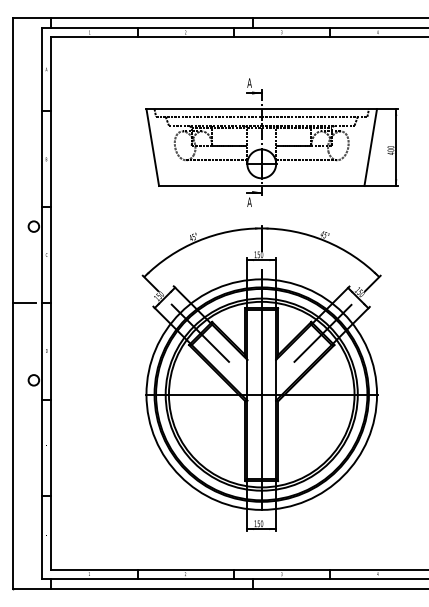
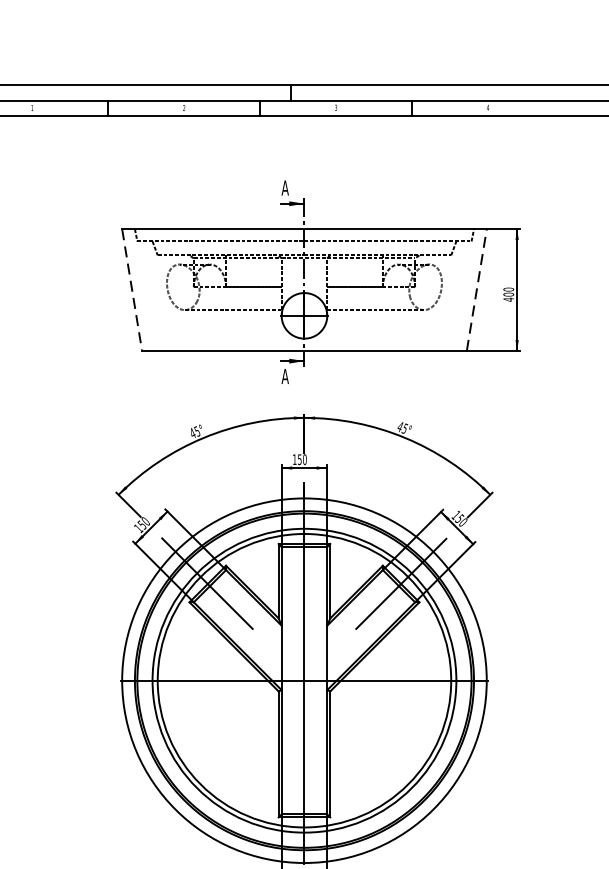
line: (152, 147) -> (131, 289), solid -> dashed
line: (370, 147) -> (476, 289), solid -> dashed

